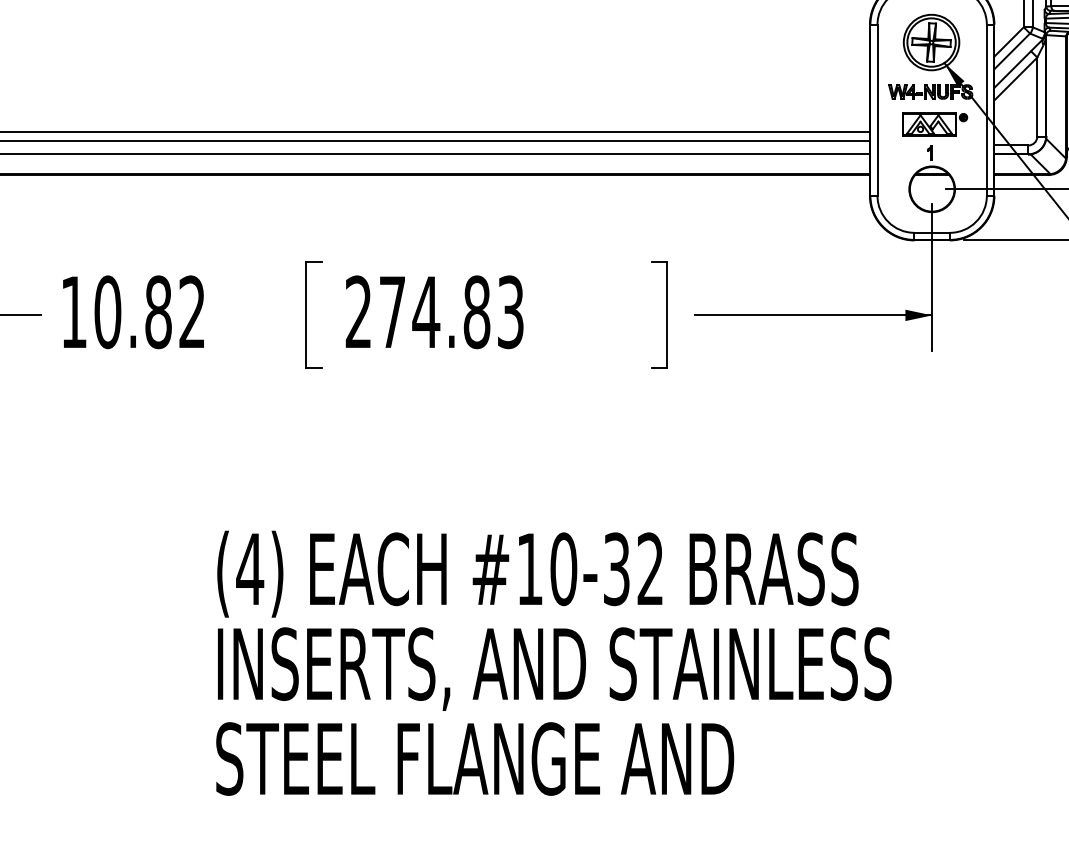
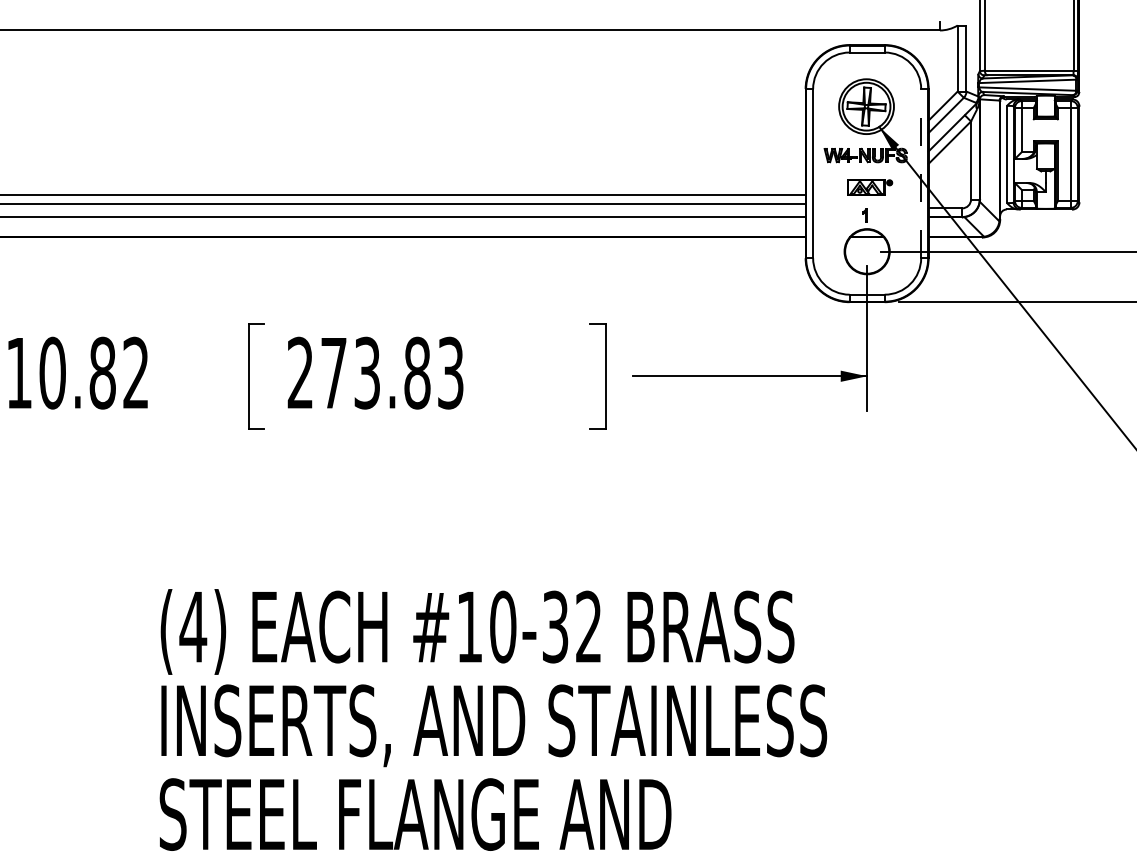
line: (987, 110) -> (921, 173), solid -> dashed
part: (934, 124) -> (869, 187), size x0.7
text: (426, 311) -> (367, 372), 274.83 -> 273.83

